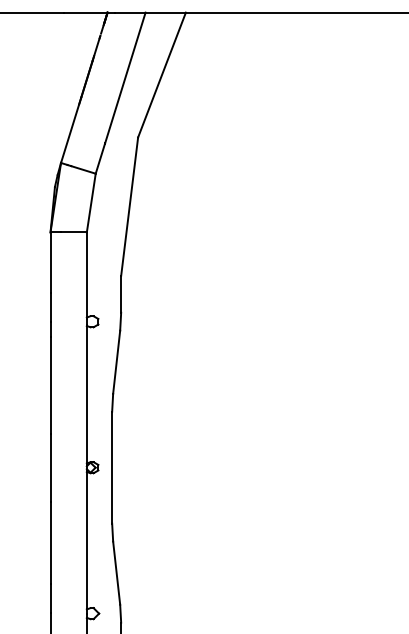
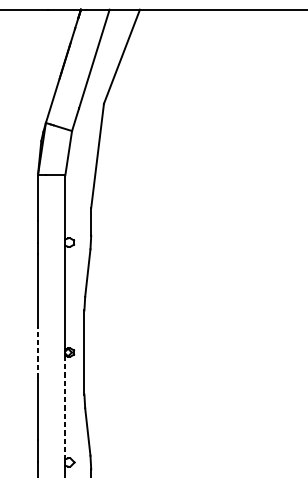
line: (50, 467) -> (37, 352), solid -> dashed
line: (86, 540) -> (65, 407), solid -> dashed

